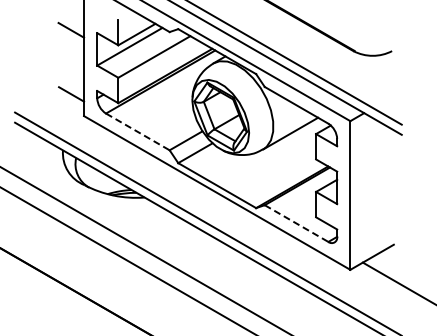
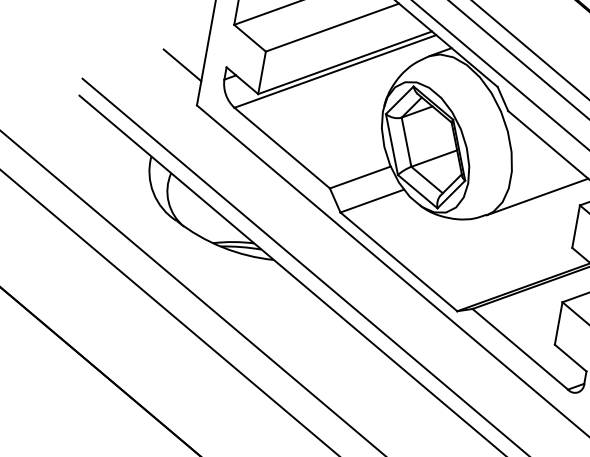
line: (137, 131) -> (281, 147), dashed -> solid
line: (296, 223) -> (520, 349), dashed -> solid

